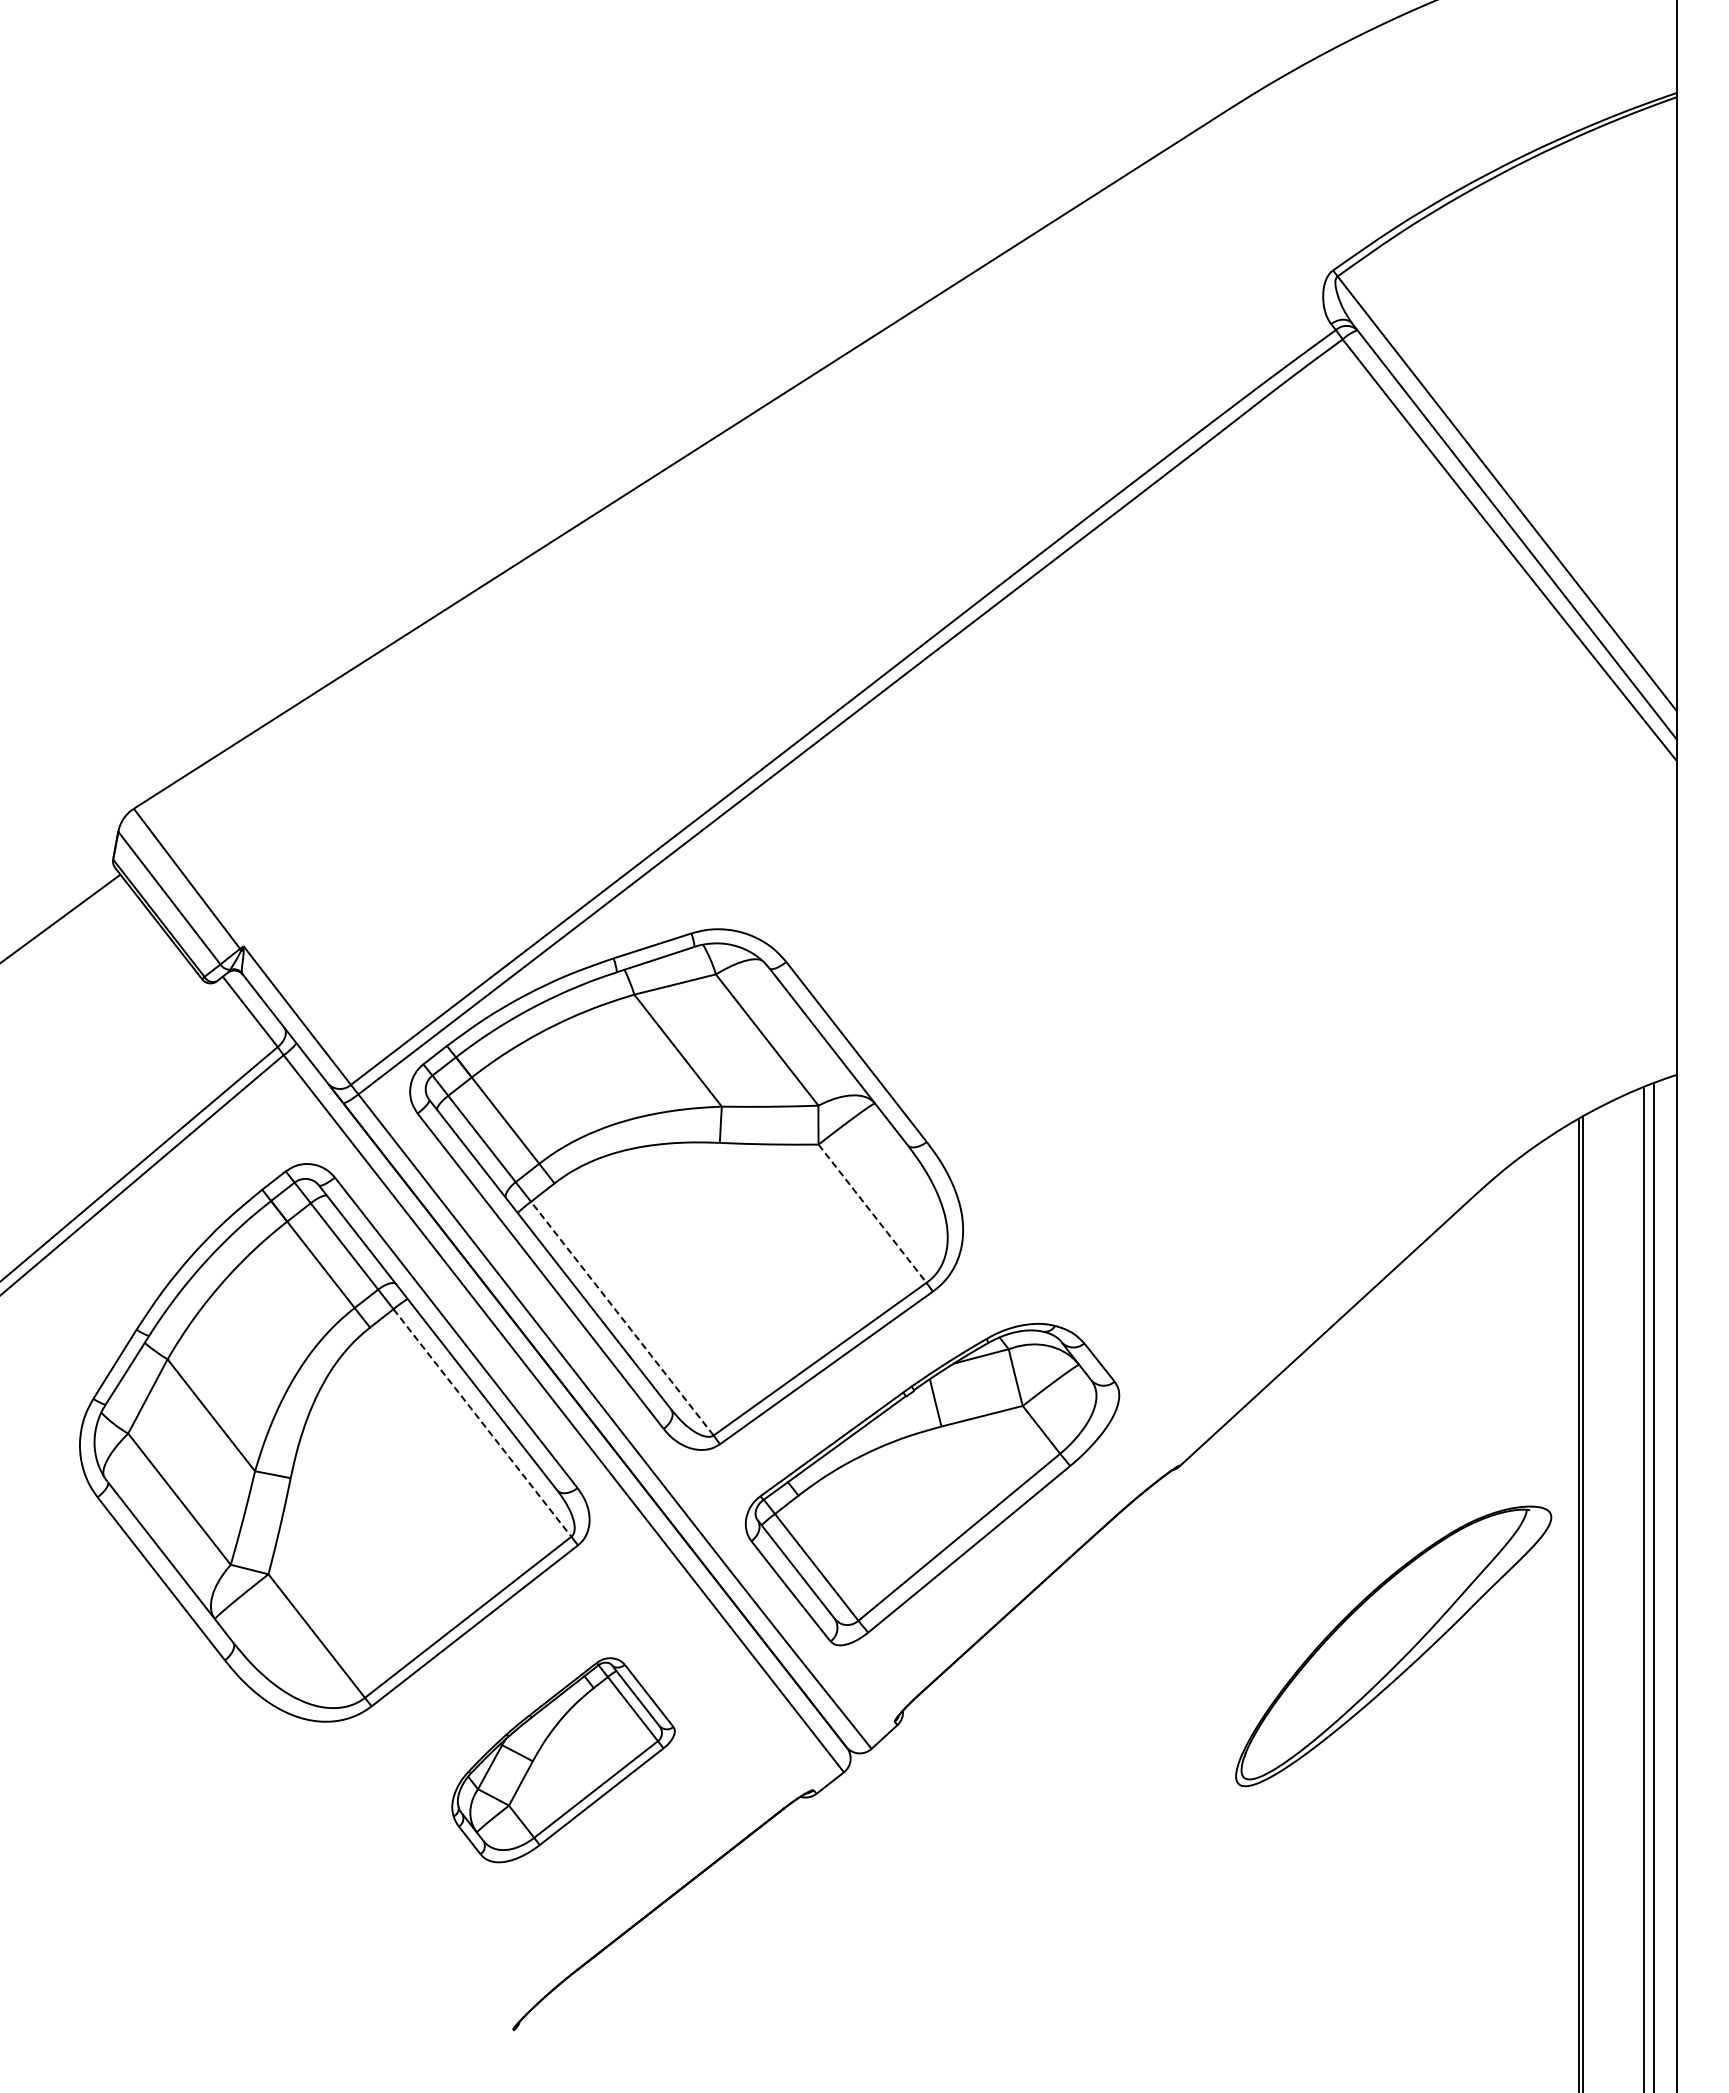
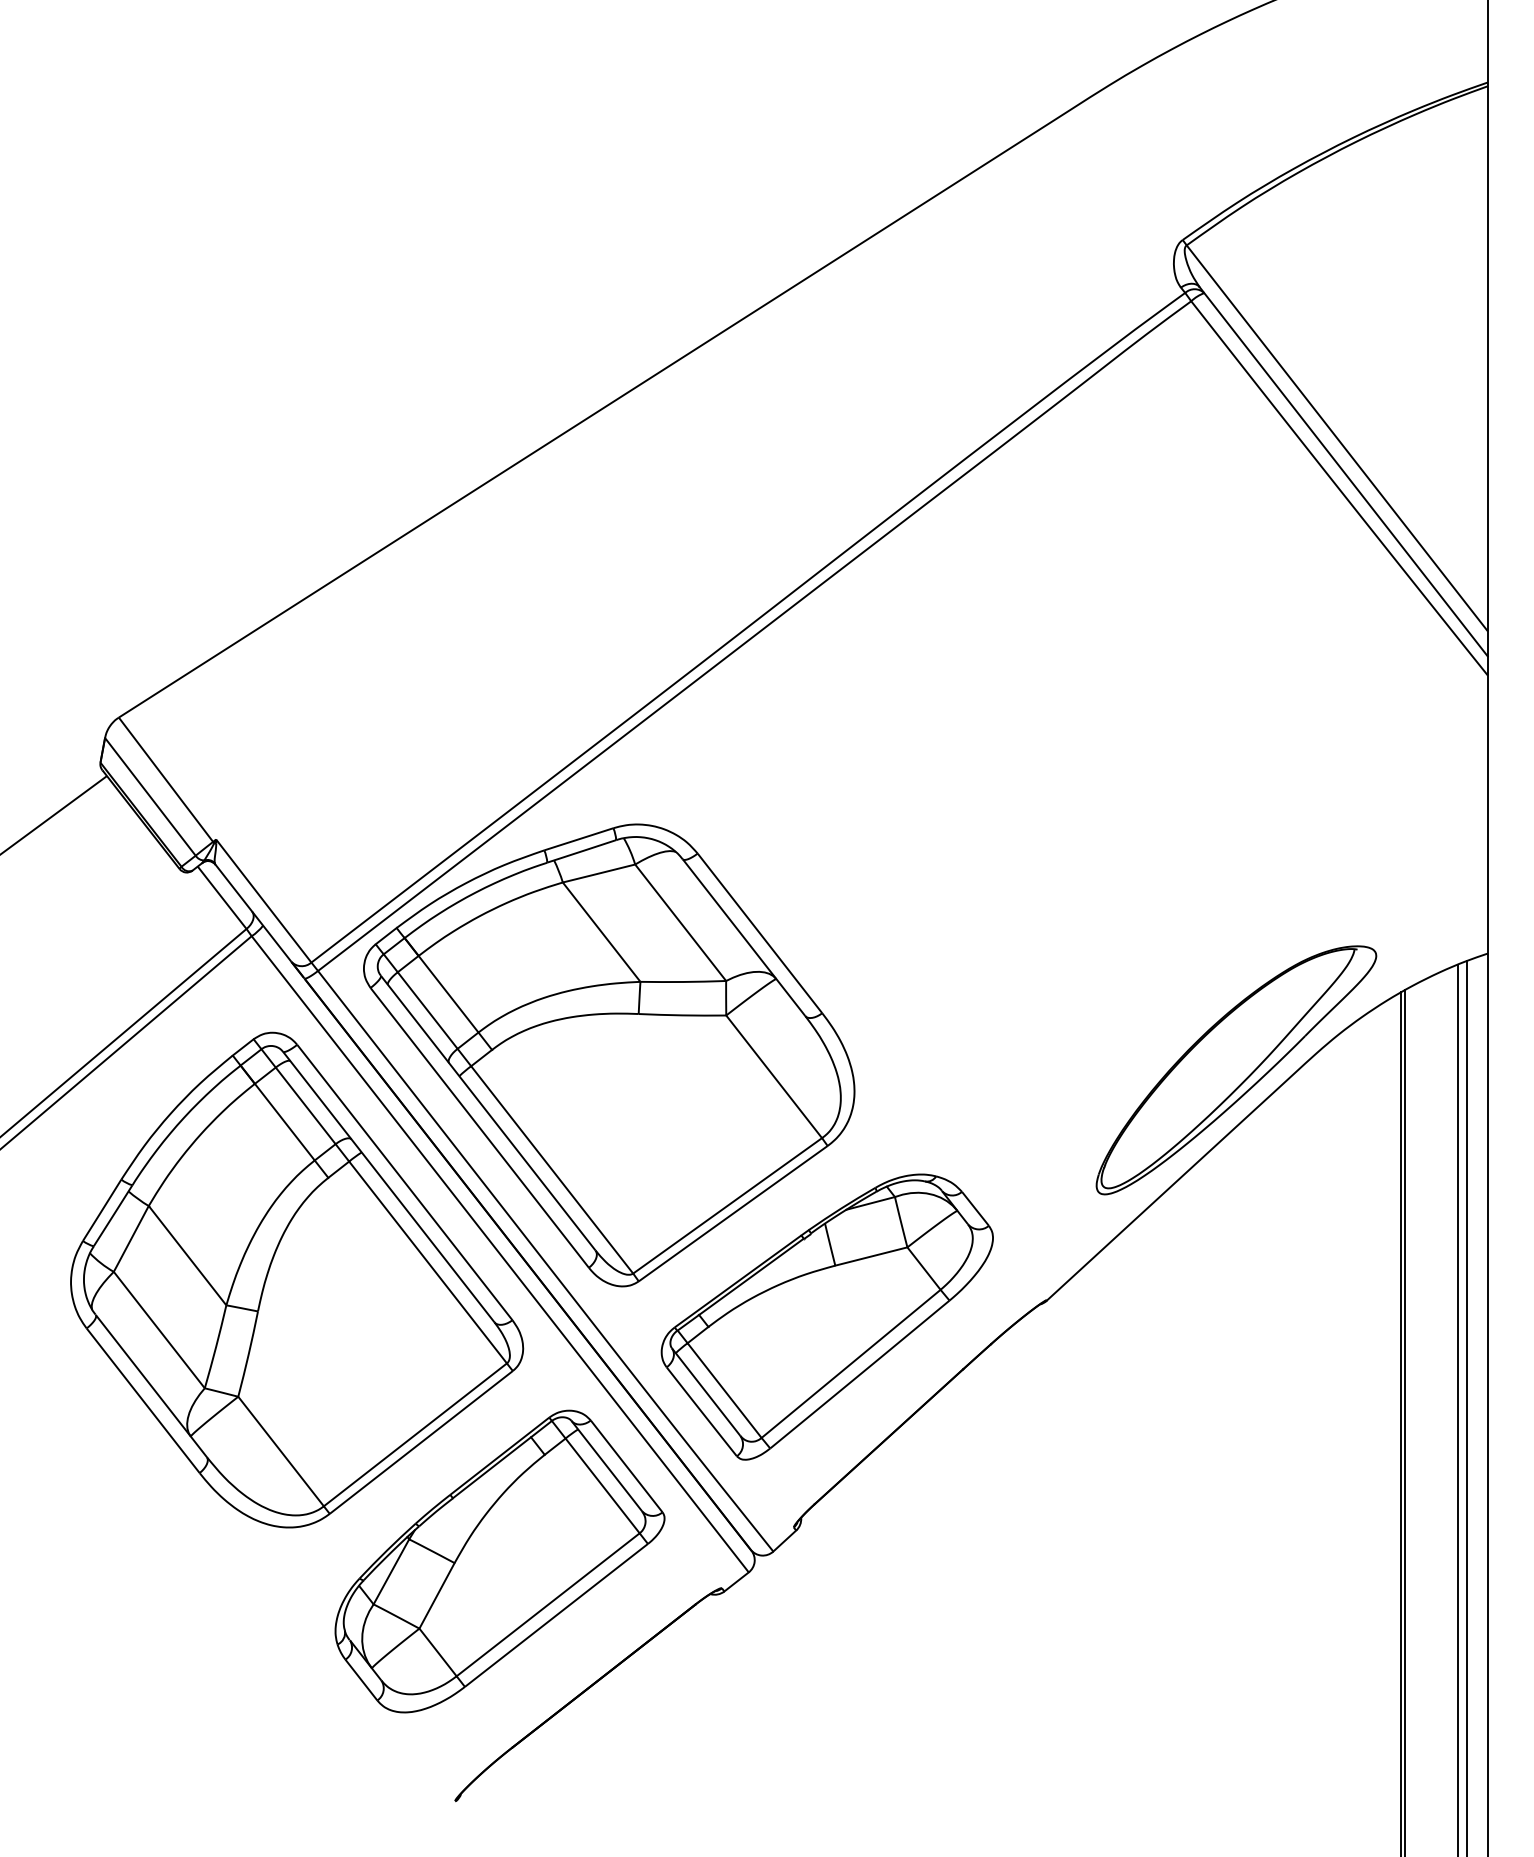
line: (872, 1213) -> (774, 1076), dashed -> solid
line: (622, 1318) -> (552, 1169), dashed -> solid
line: (482, 1423) -> (428, 1262), dashed -> solid
part: (1393, 1646) -> (1236, 1070), moved
part: (563, 1760) -> (499, 1561), size x1.67

